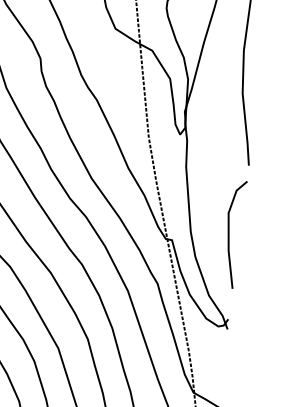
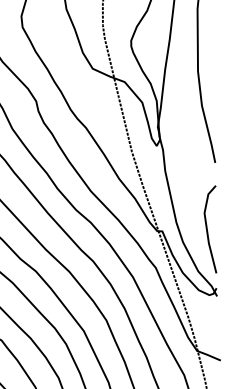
line: (230, 236) -> (208, 231), moved

